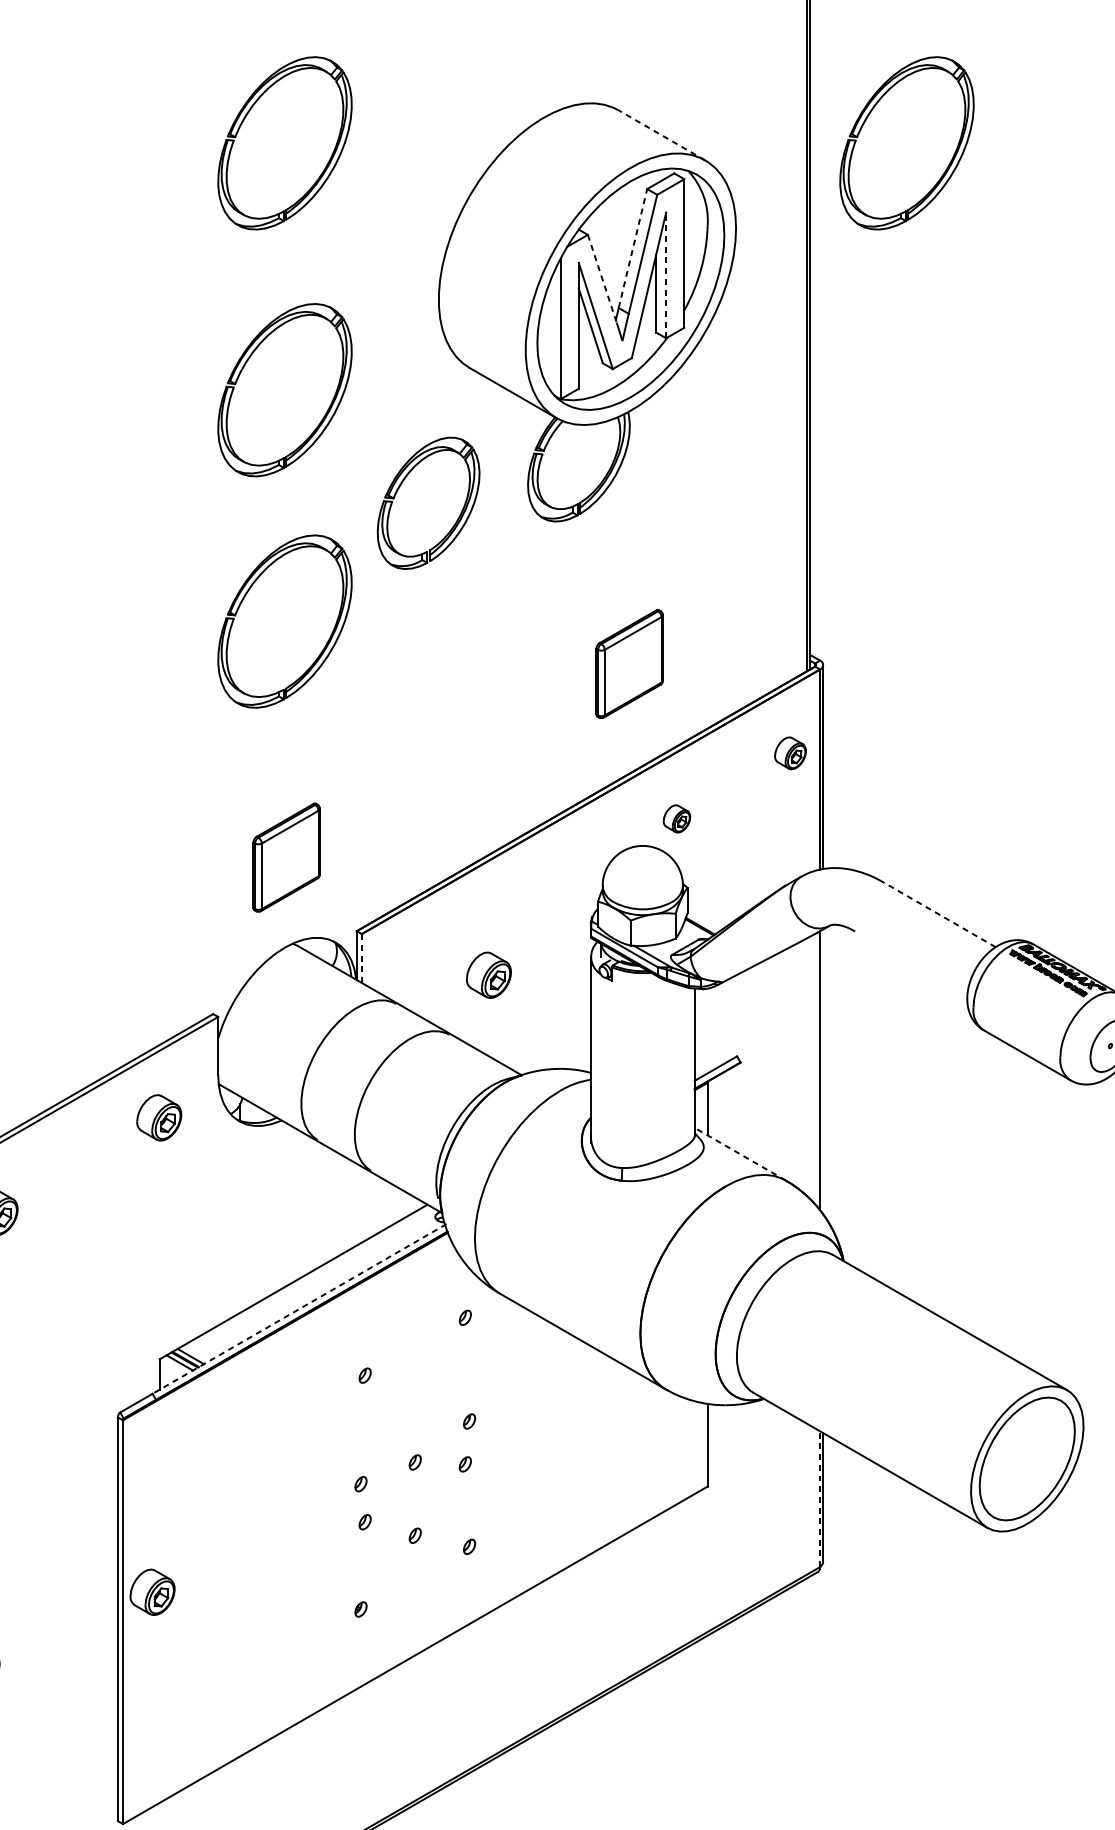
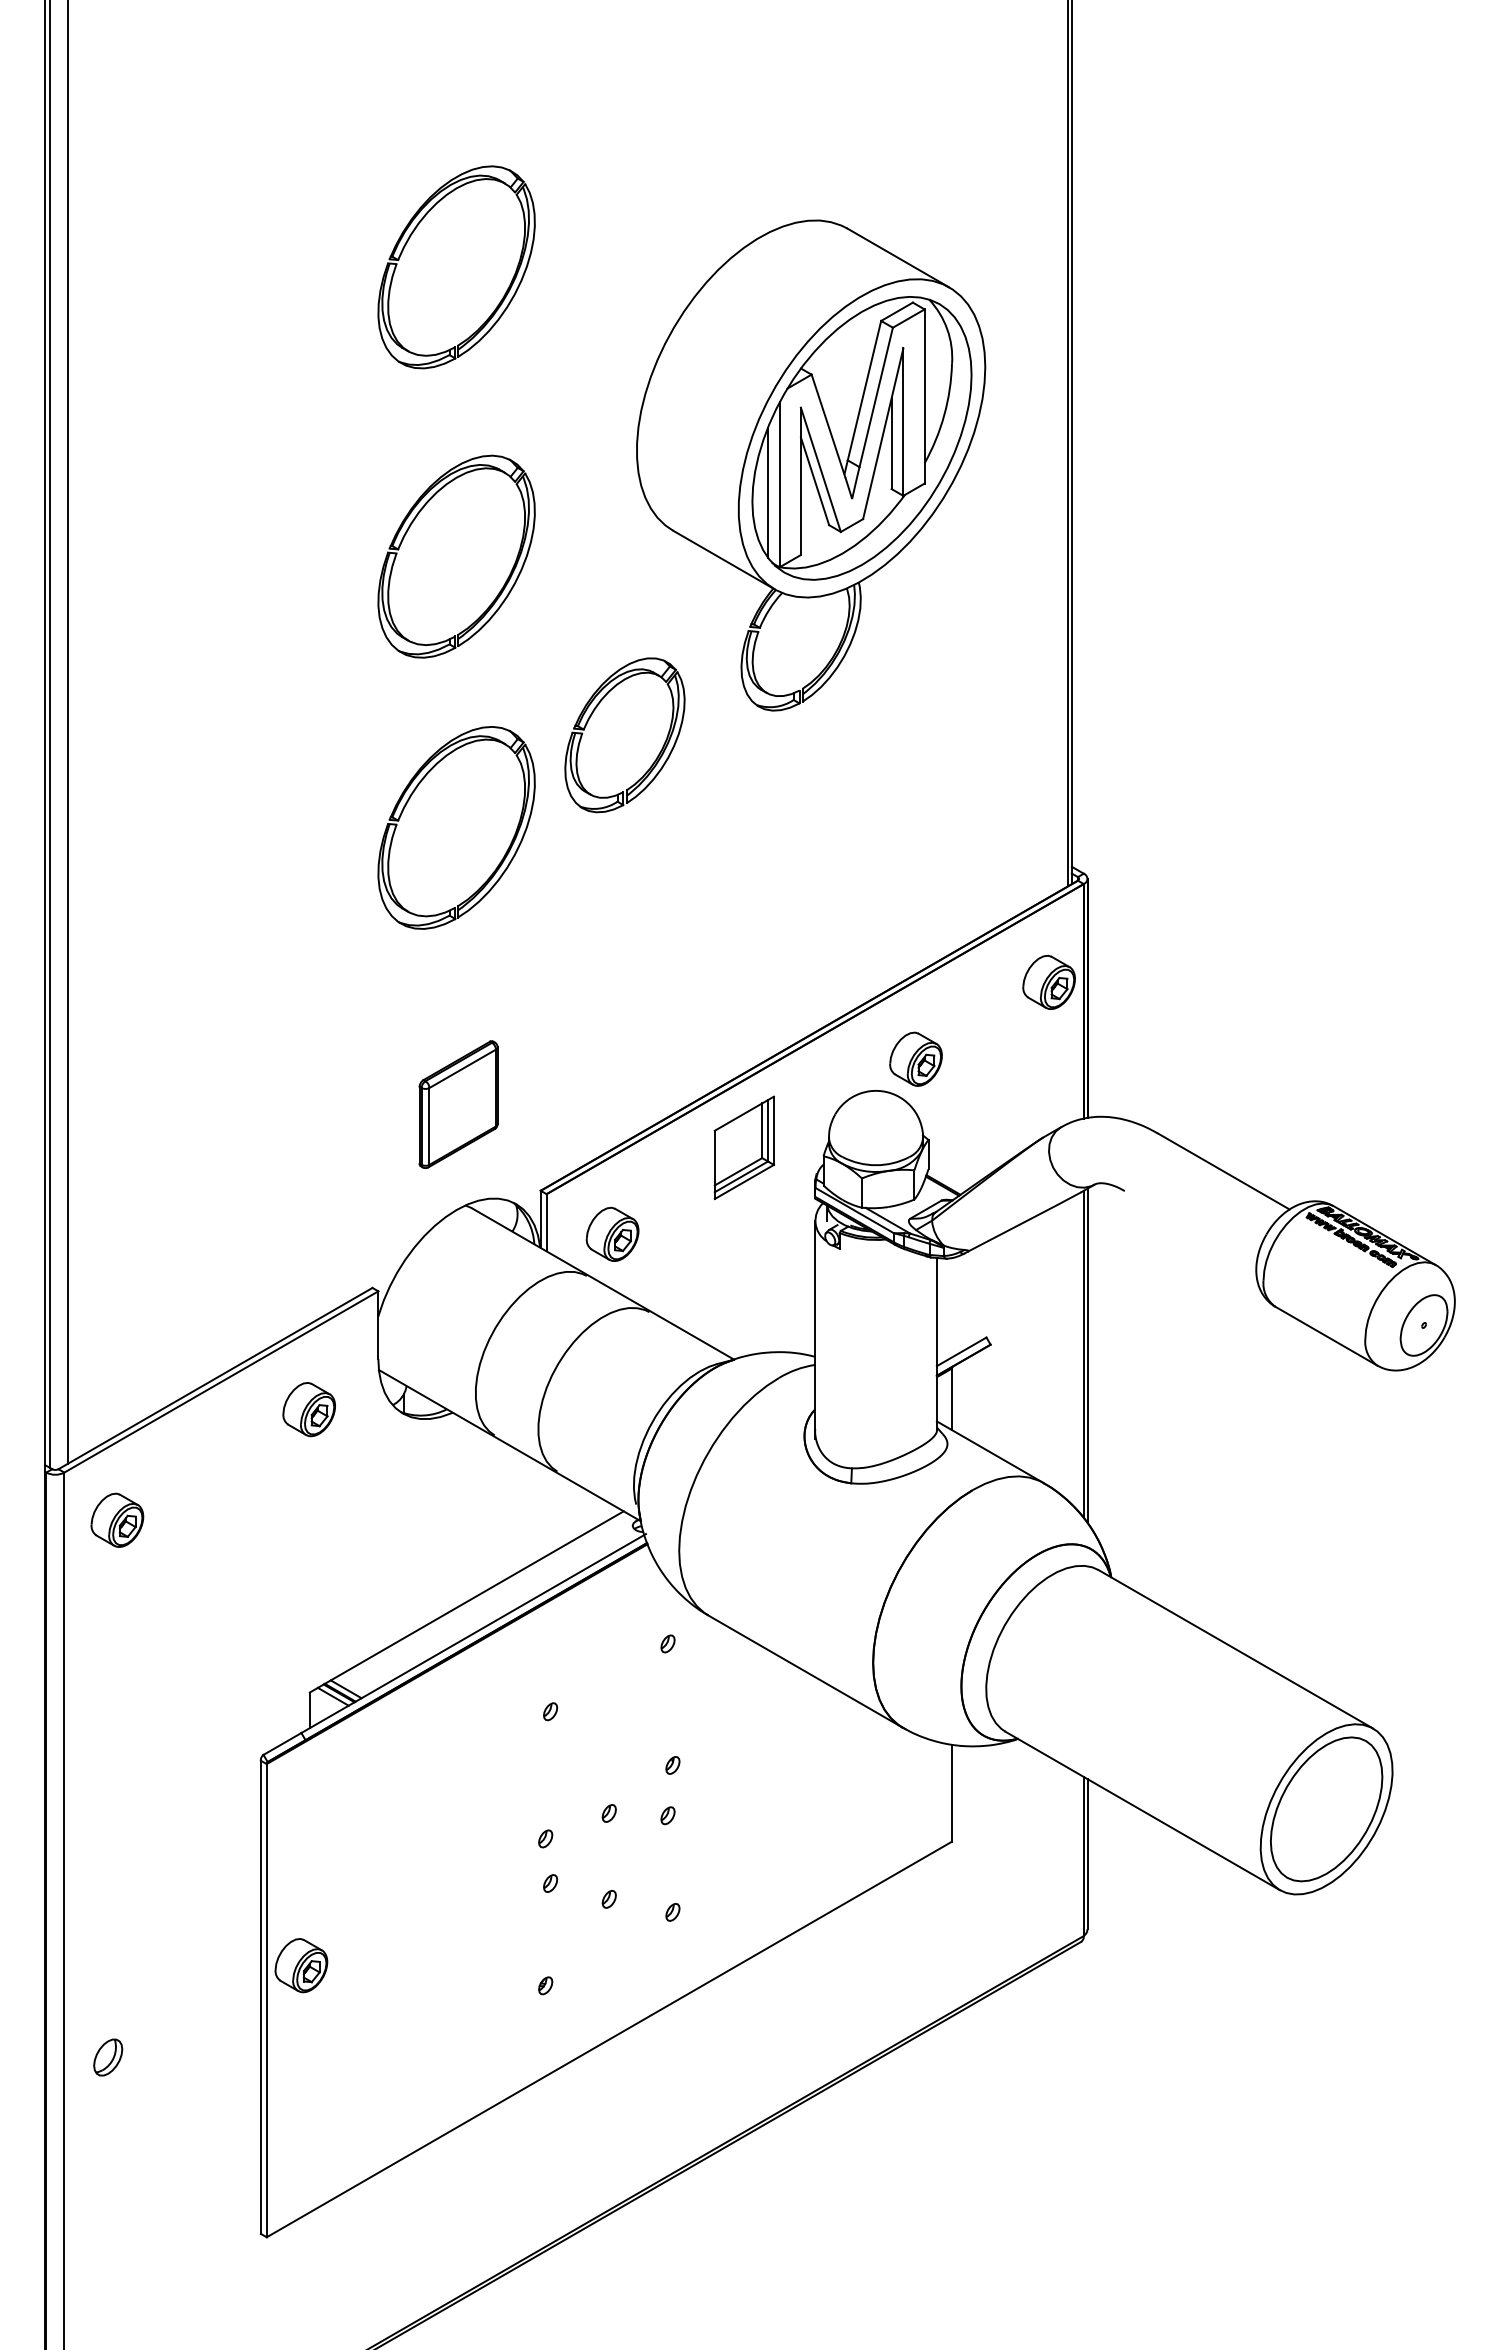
part: (865, 122) -> (1136, 243), removed
line: (662, 134) -> (898, 257), dashed -> solid
line: (633, 248) -> (864, 390), dashed -> solid
line: (666, 275) -> (903, 422), dashed -> solid
line: (602, 279) -> (828, 426), dashed -> solid
line: (550, 335) -> (767, 492), added
part: (401, 484) -> (593, 713), moved
part: (629, 663) -> (860, 877), removed
part: (789, 752) -> (1048, 981), size x1.43
part: (676, 818) -> (915, 1058), size x1.67
part: (529, 894) -> (743, 1147), added
line: (939, 914) -> (1223, 1171), dashed -> solid
line: (361, 958) -> (546, 1222), dashed -> solid
part: (488, 974) -> (612, 1233), moved
line: (823, 1071) -> (1087, 1355), added
line: (740, 1154) -> (990, 1452), dashed -> solid
line: (299, 1308) -> (473, 1633), dashed -> solid
line: (819, 1499) -> (1083, 1856), dashed -> solid

